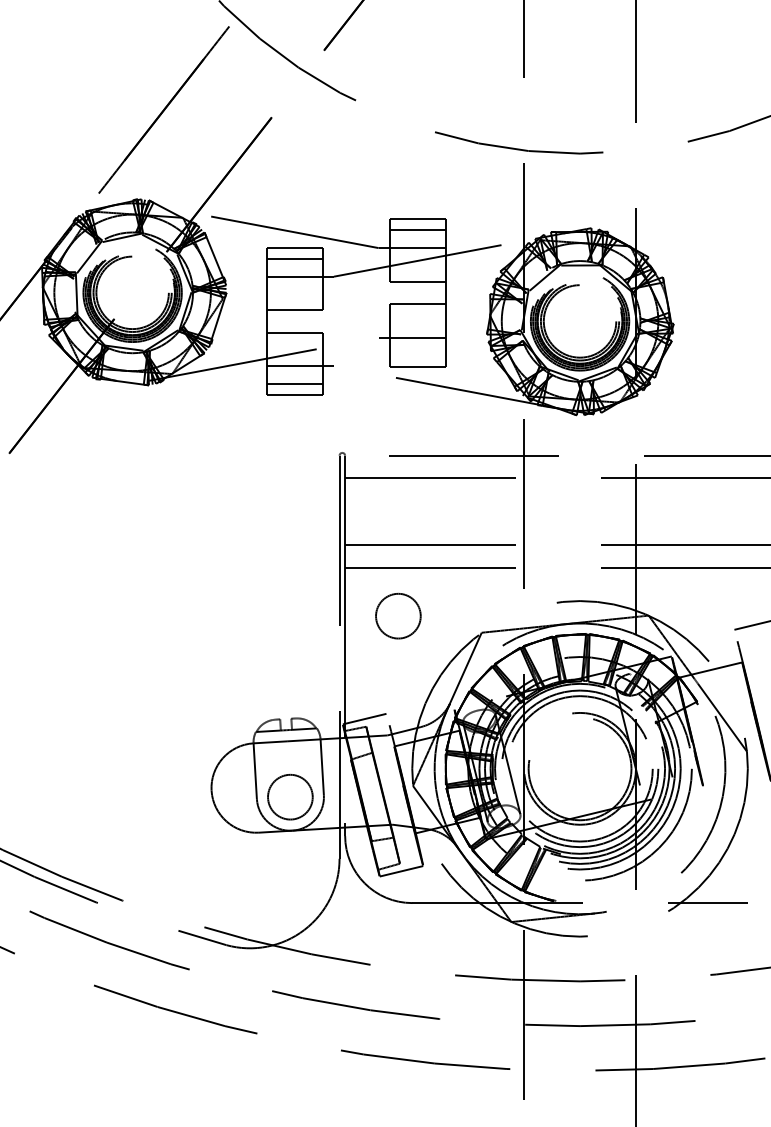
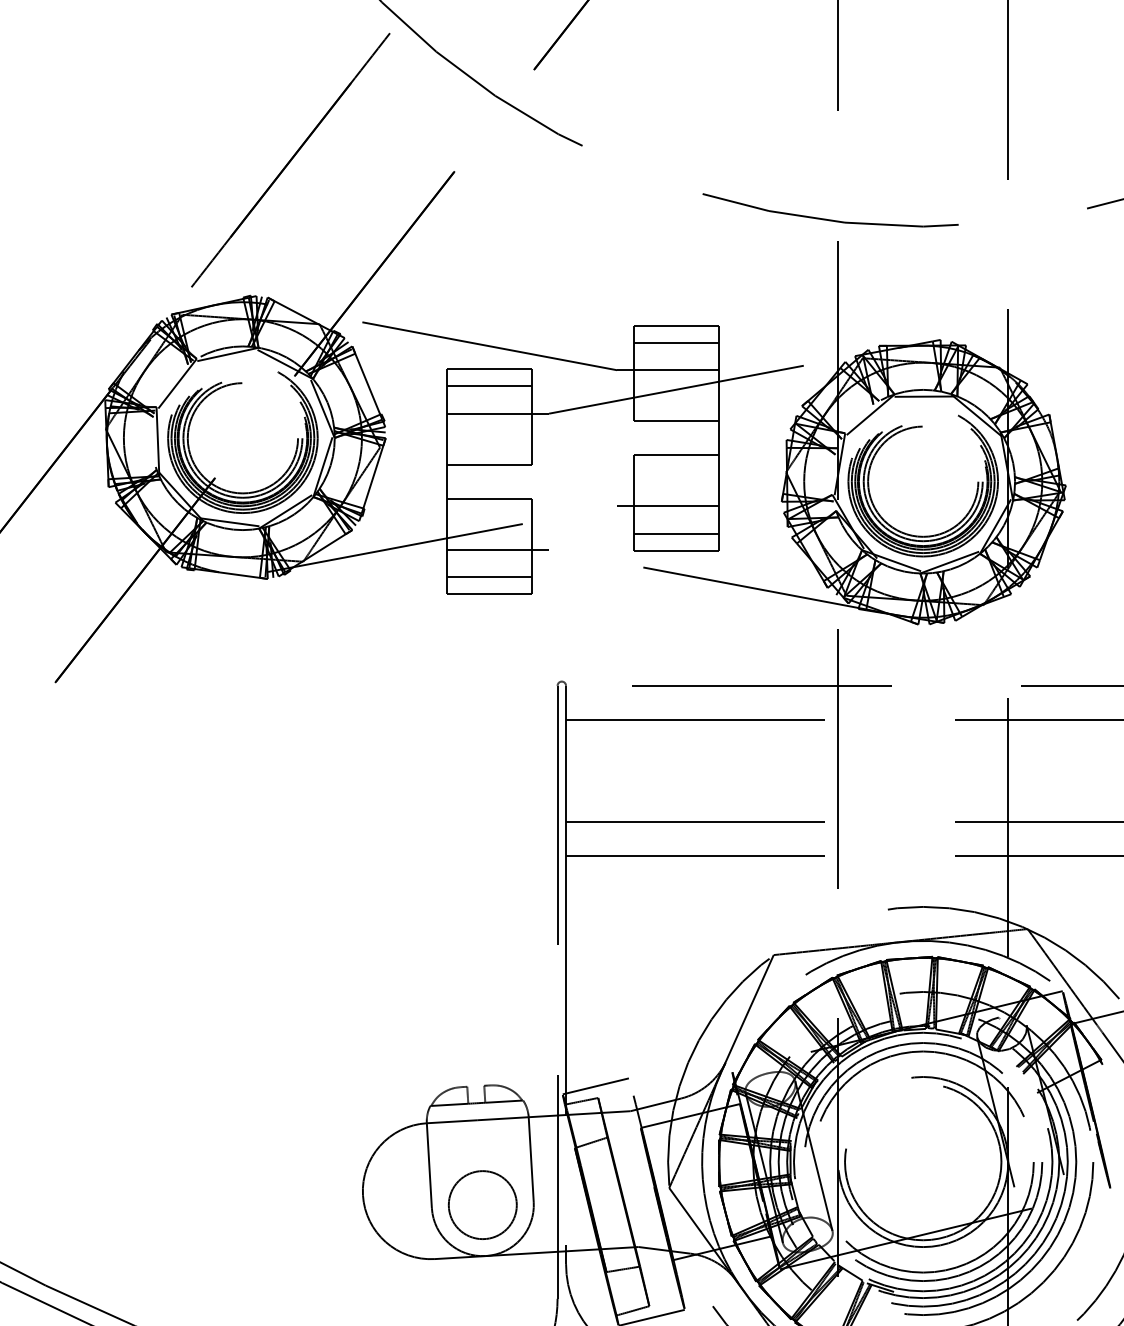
line: (417, 355) -> (676, 533), added
circle: (398, 615) -> (647, 928), removed

